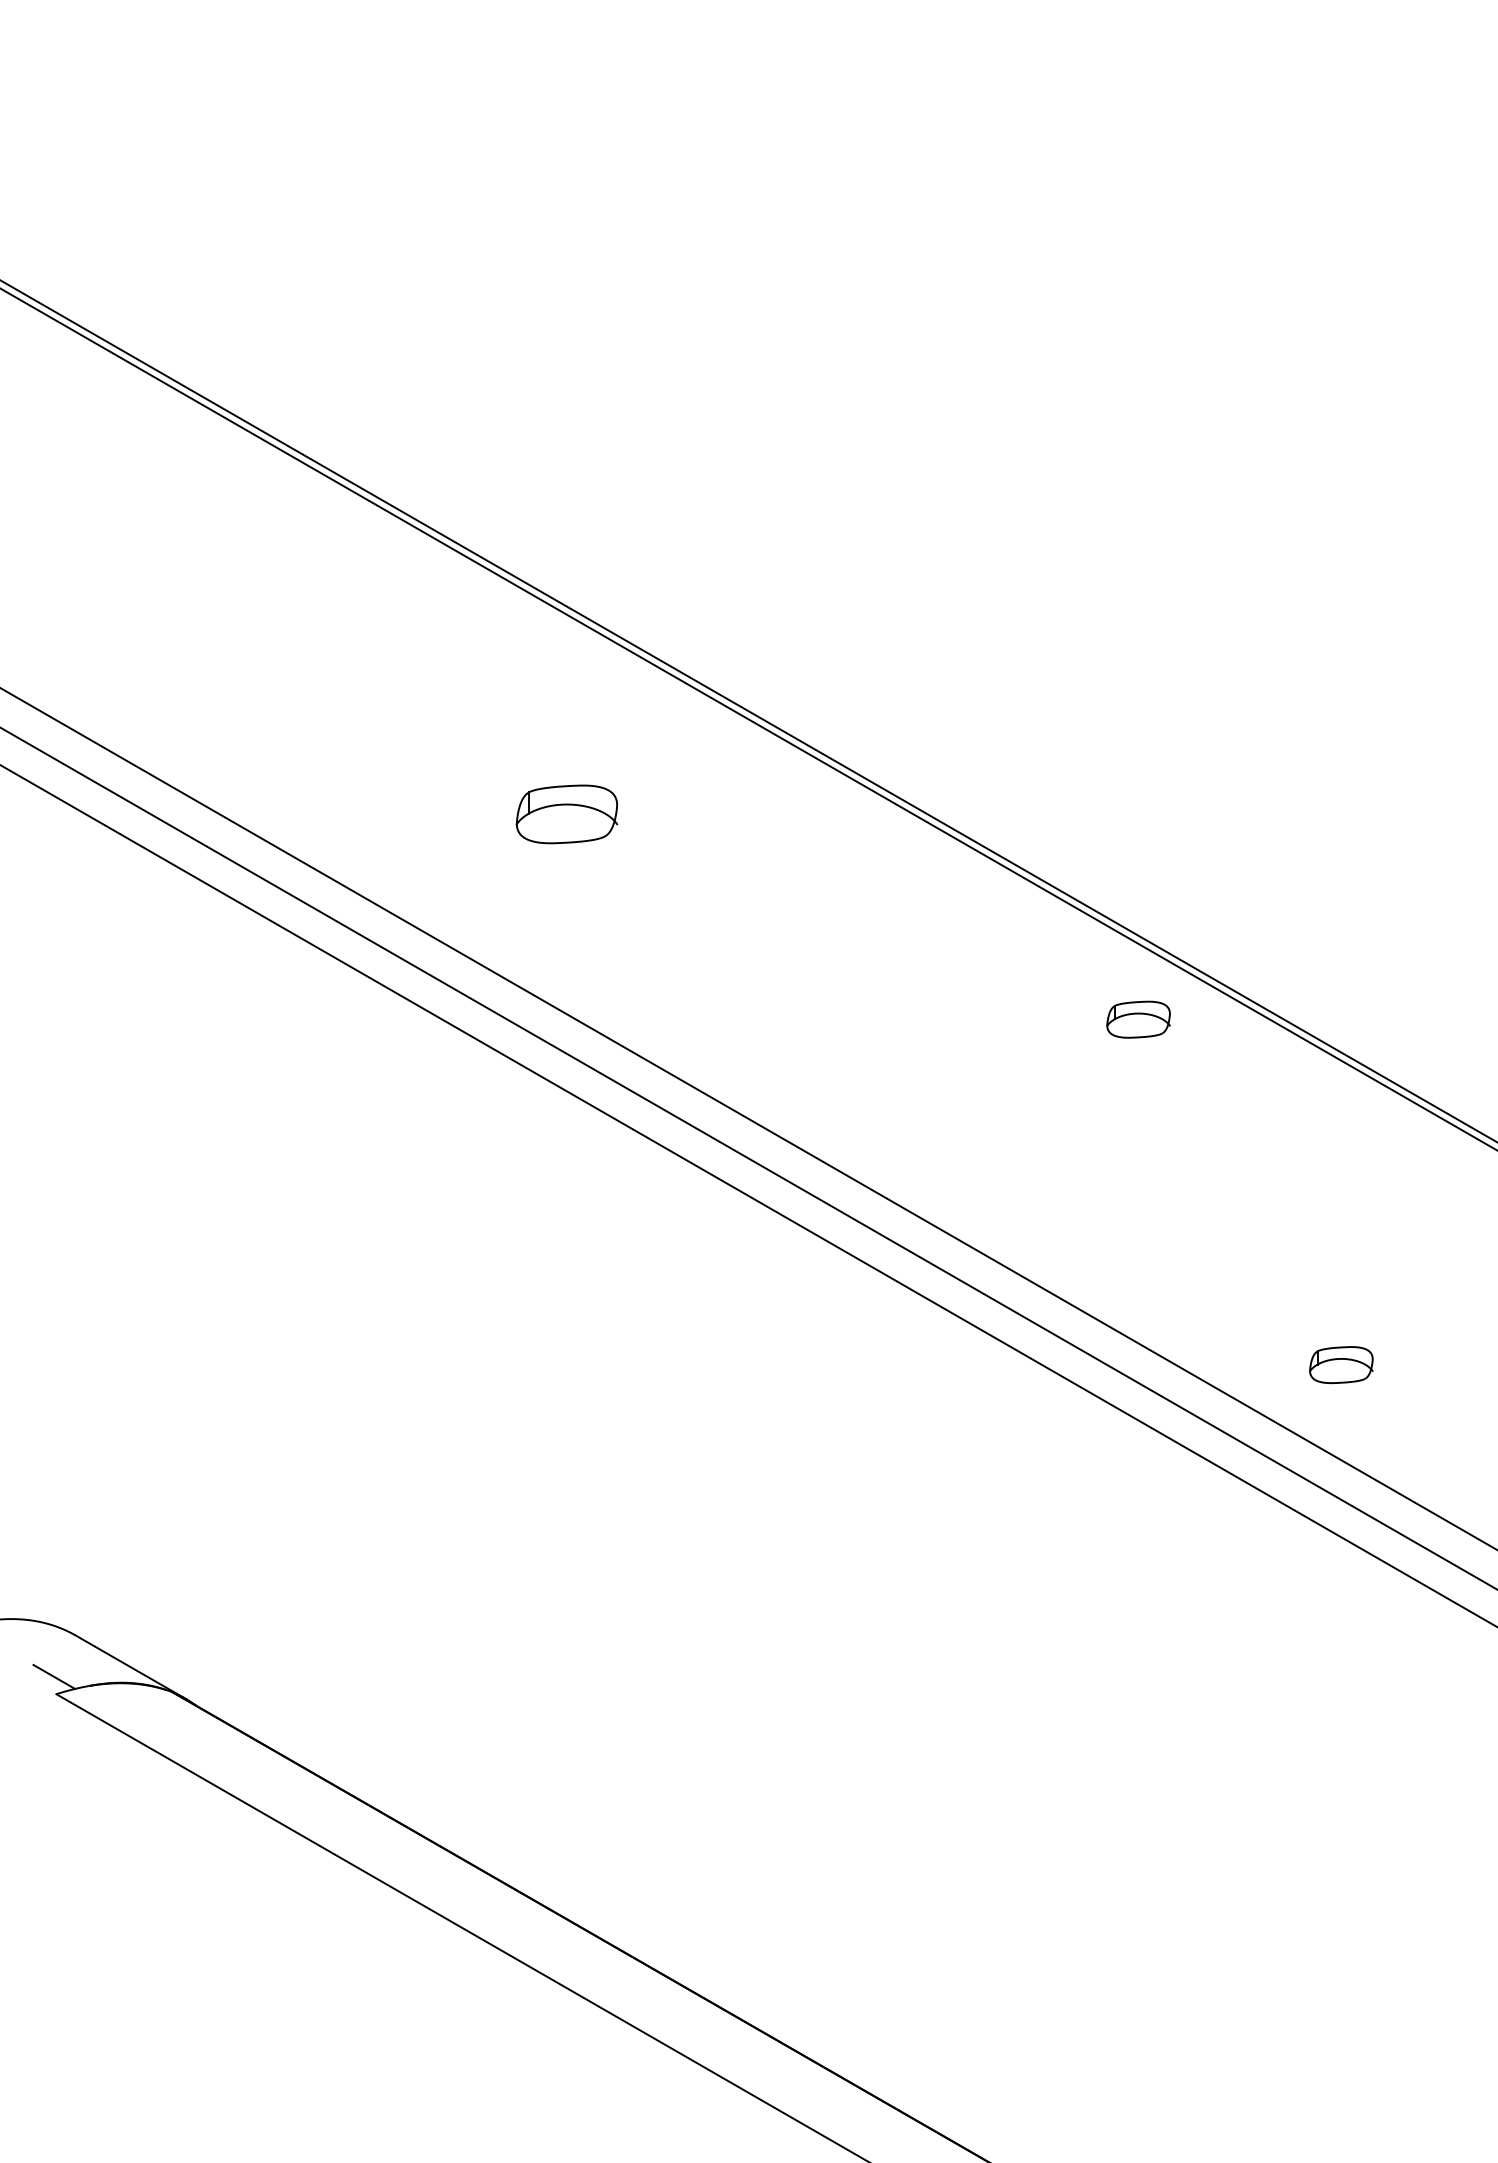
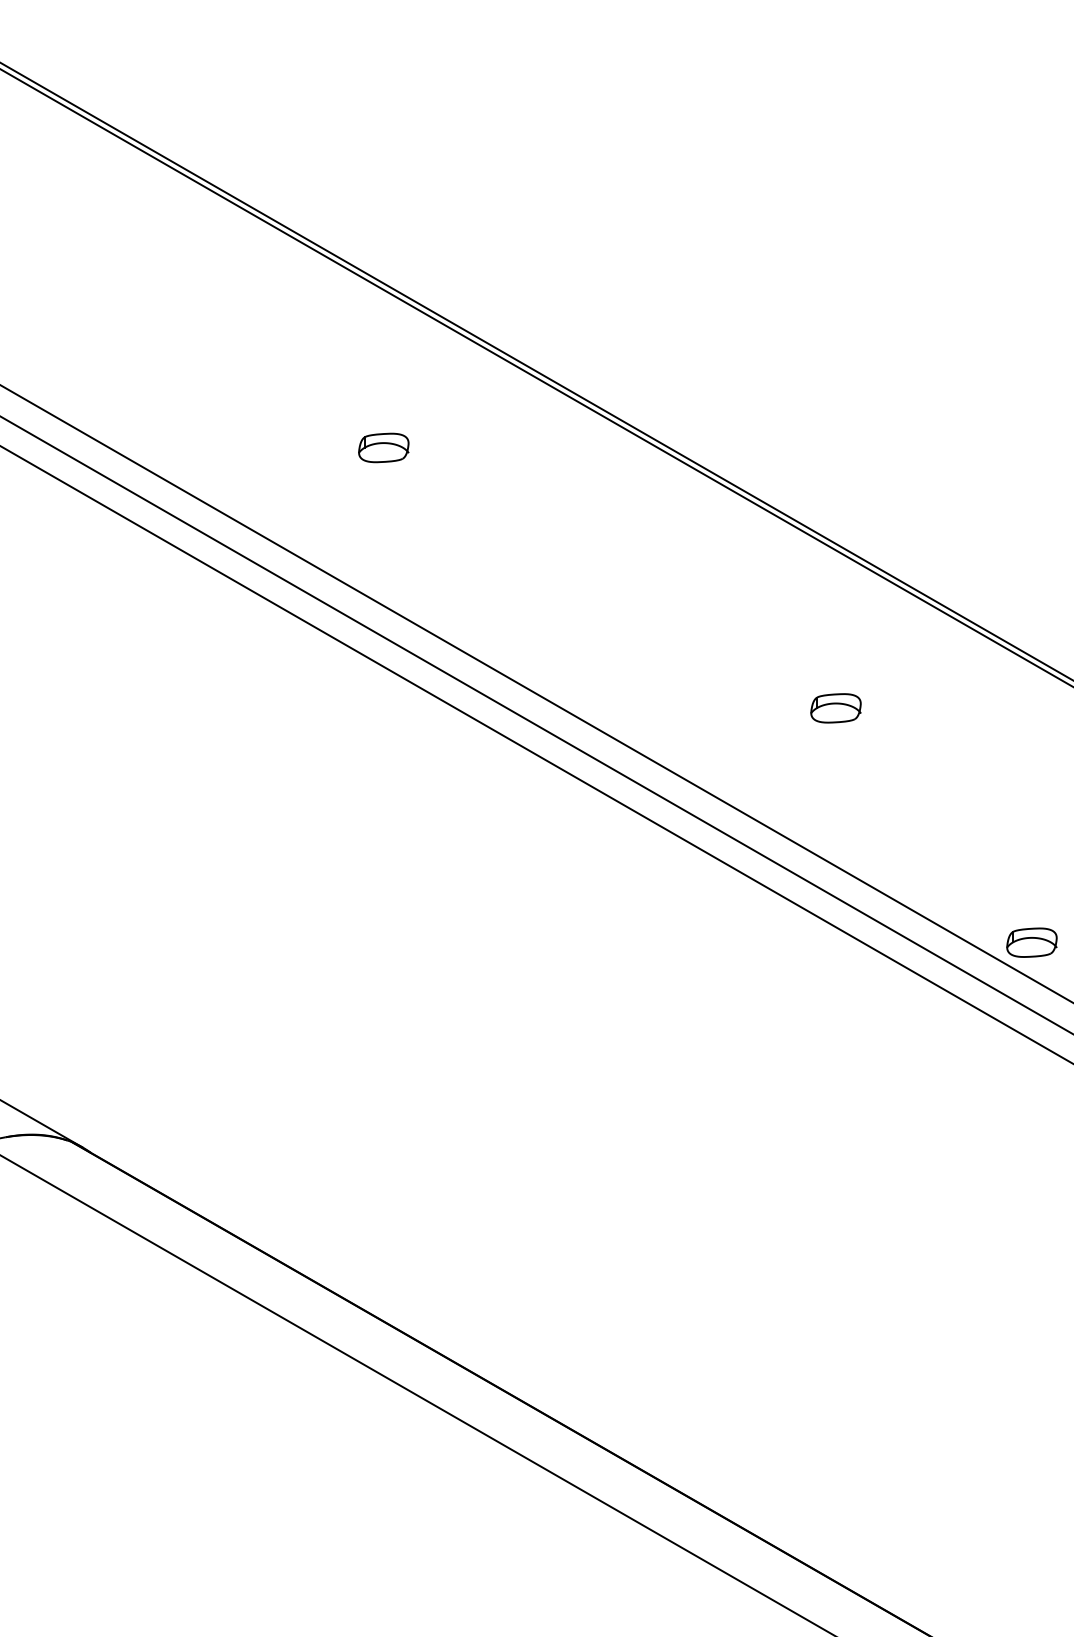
part: (566, 814) -> (383, 448), size x0.62
part: (1138, 1019) -> (835, 708), moved
part: (1341, 1364) -> (1032, 942), moved

